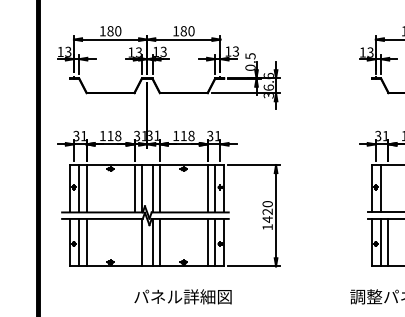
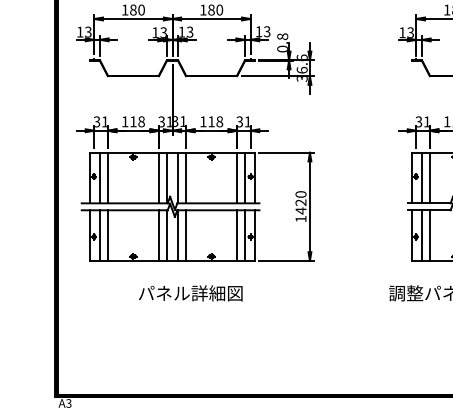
text: (250, 56) -> (282, 36), 0.5 -> 0.8
line: (388, 188) -> (429, 177), added
line: (135, 242) -> (159, 235), added
text: (182, 296) -> (190, 293), moved

